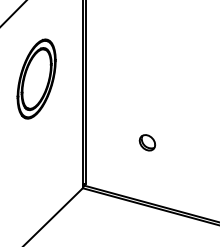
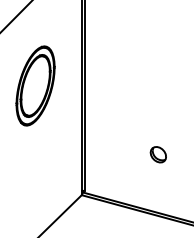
part: (146, 142) -> (157, 154), moved

